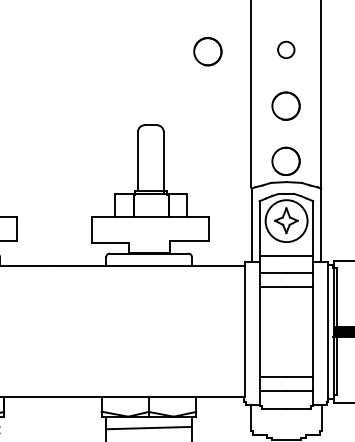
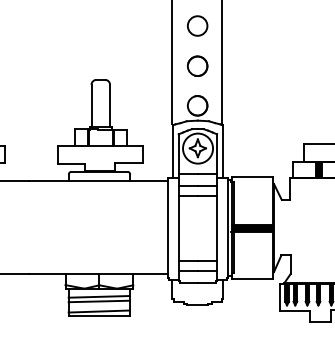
circle: (285, 49) -> (197, 25), size x1.67
circle: (207, 50) -> (141, 26), removed
line: (147, 434) -> (98, 301), added

